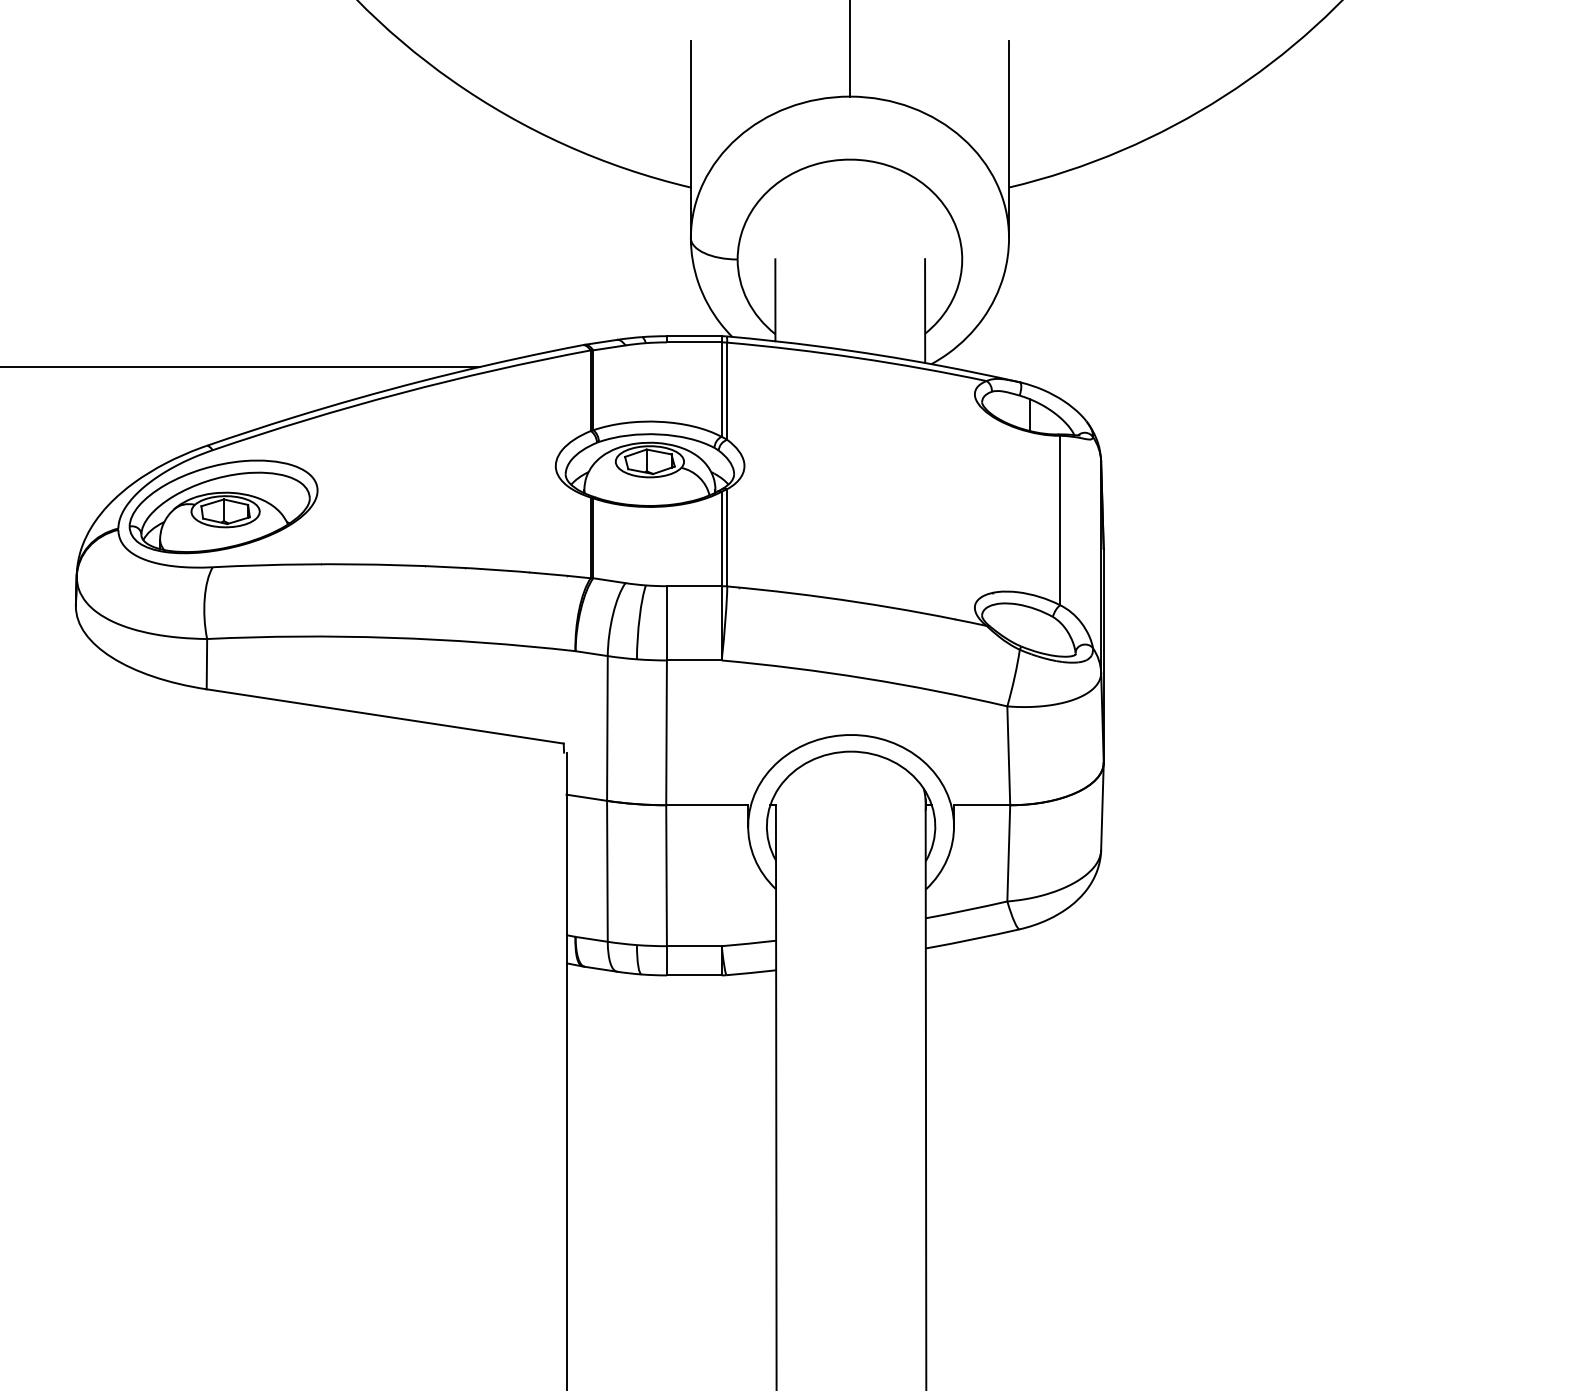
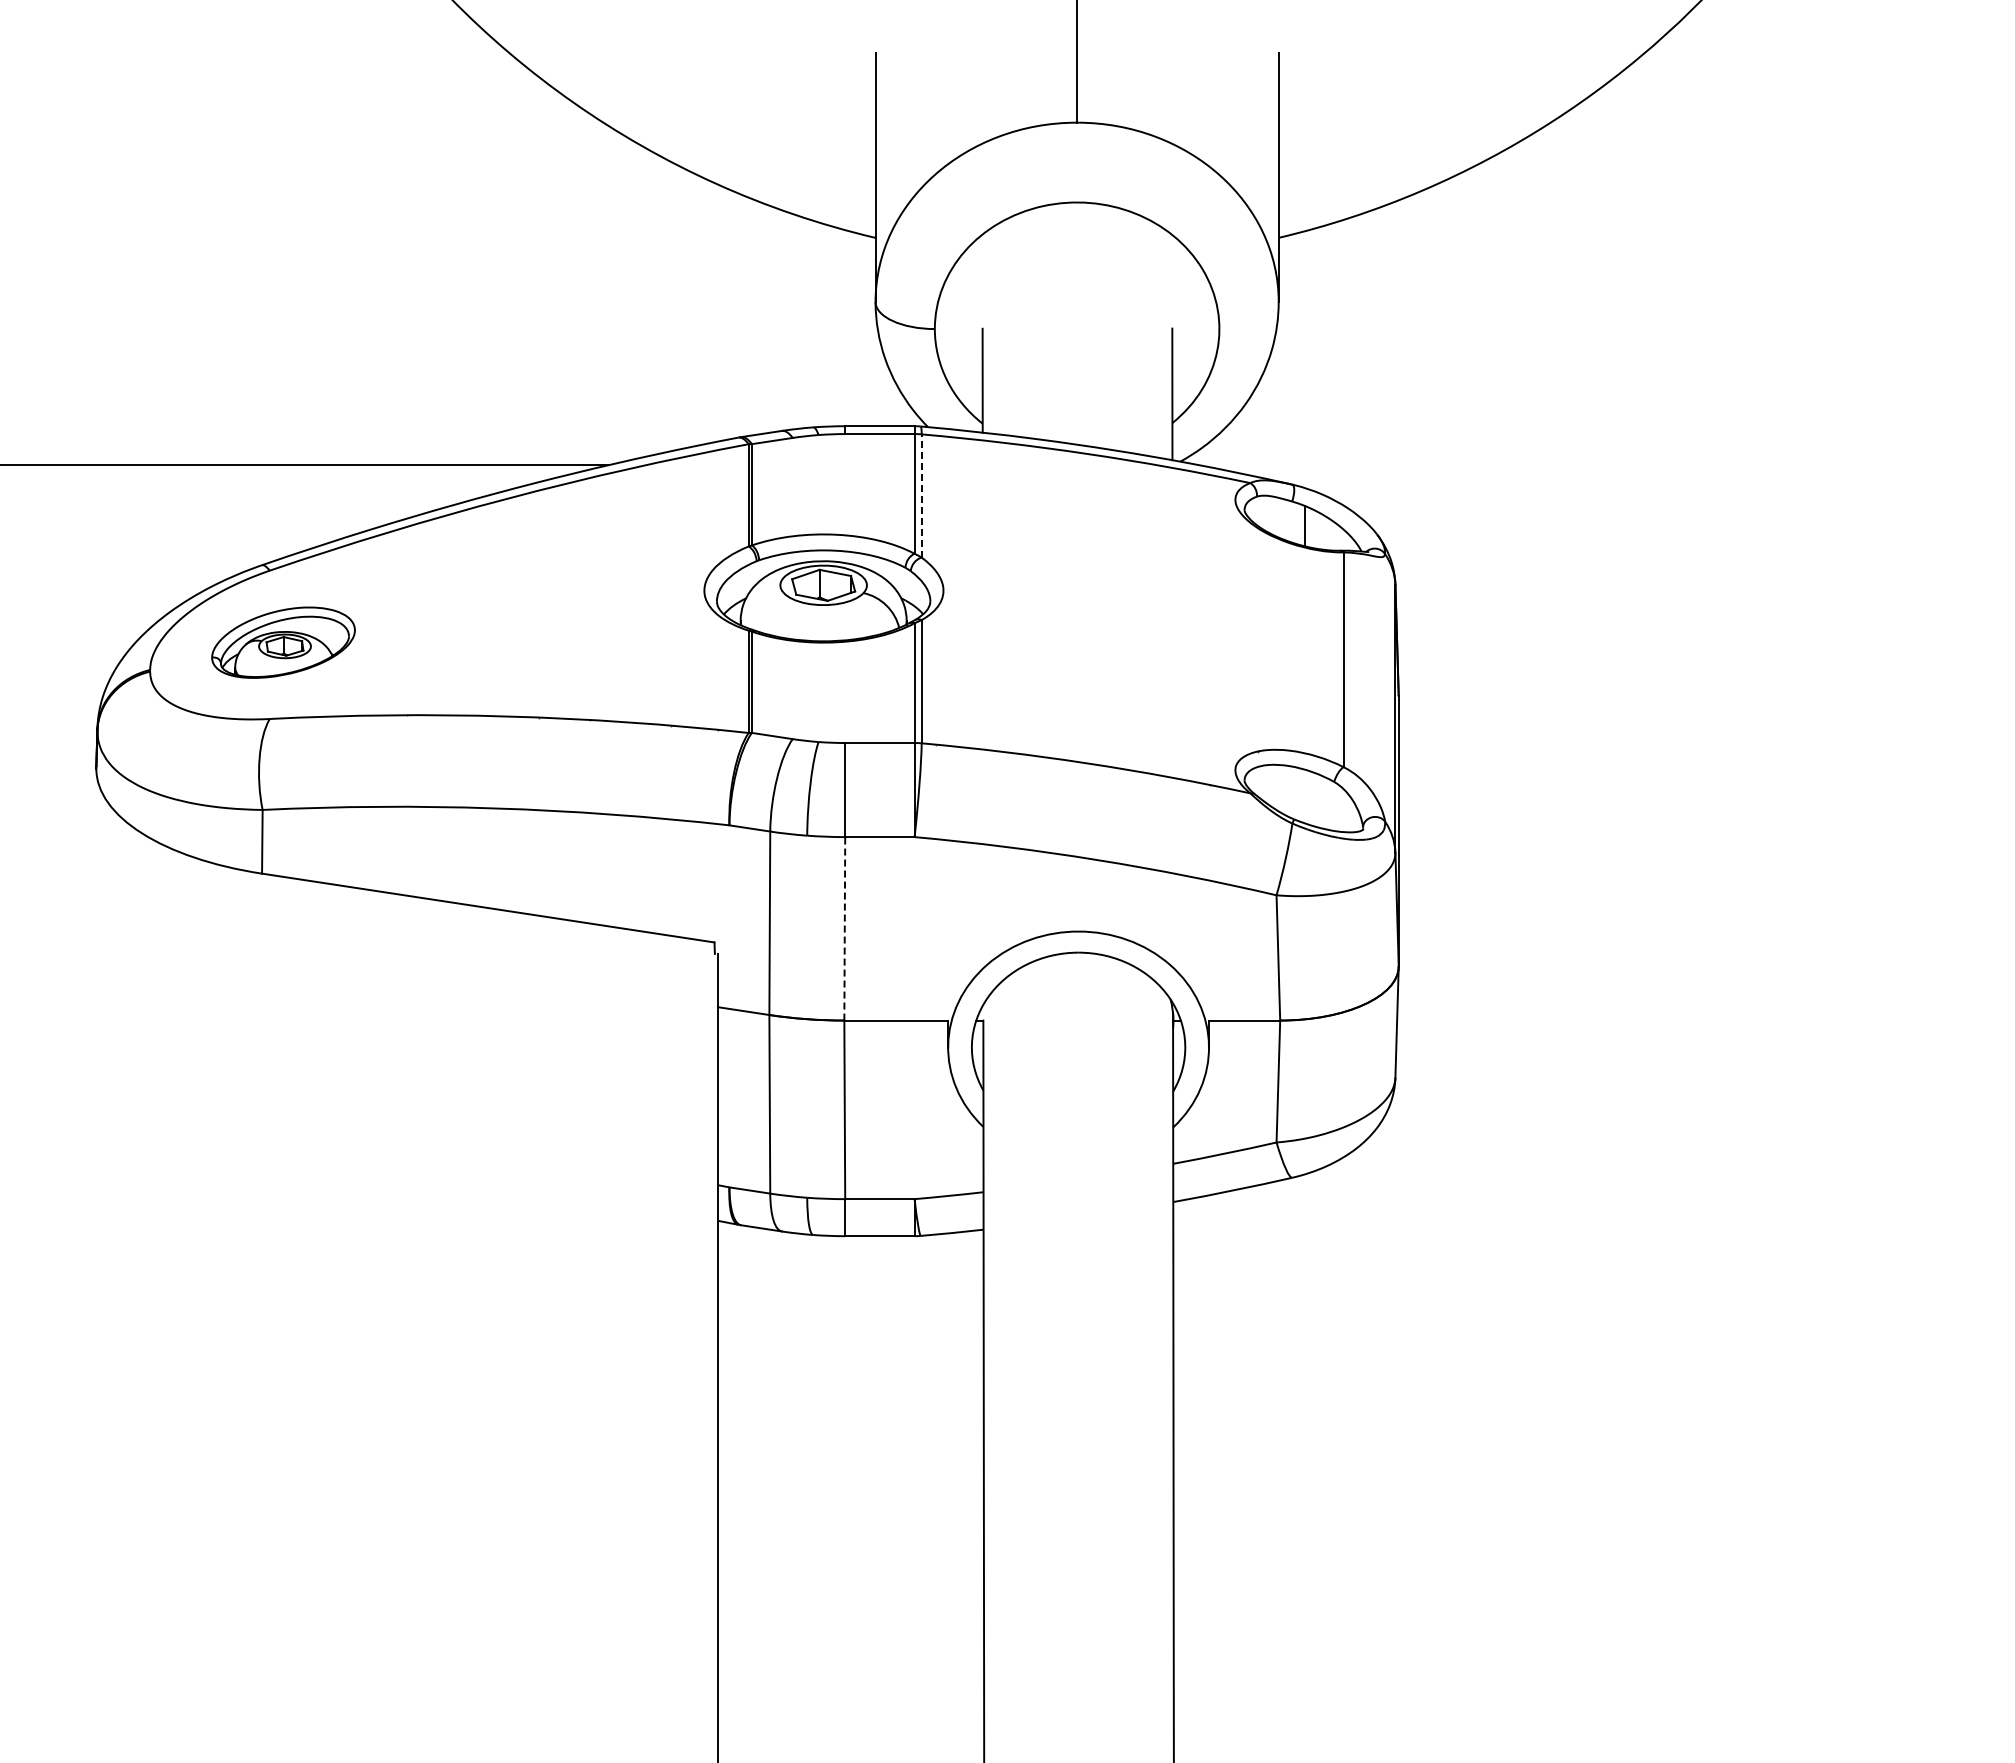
line: (727, 391) -> (921, 496), solid -> dashed
part: (223, 506) -> (283, 642), size x0.6
line: (666, 732) -> (844, 928), solid -> dashed

